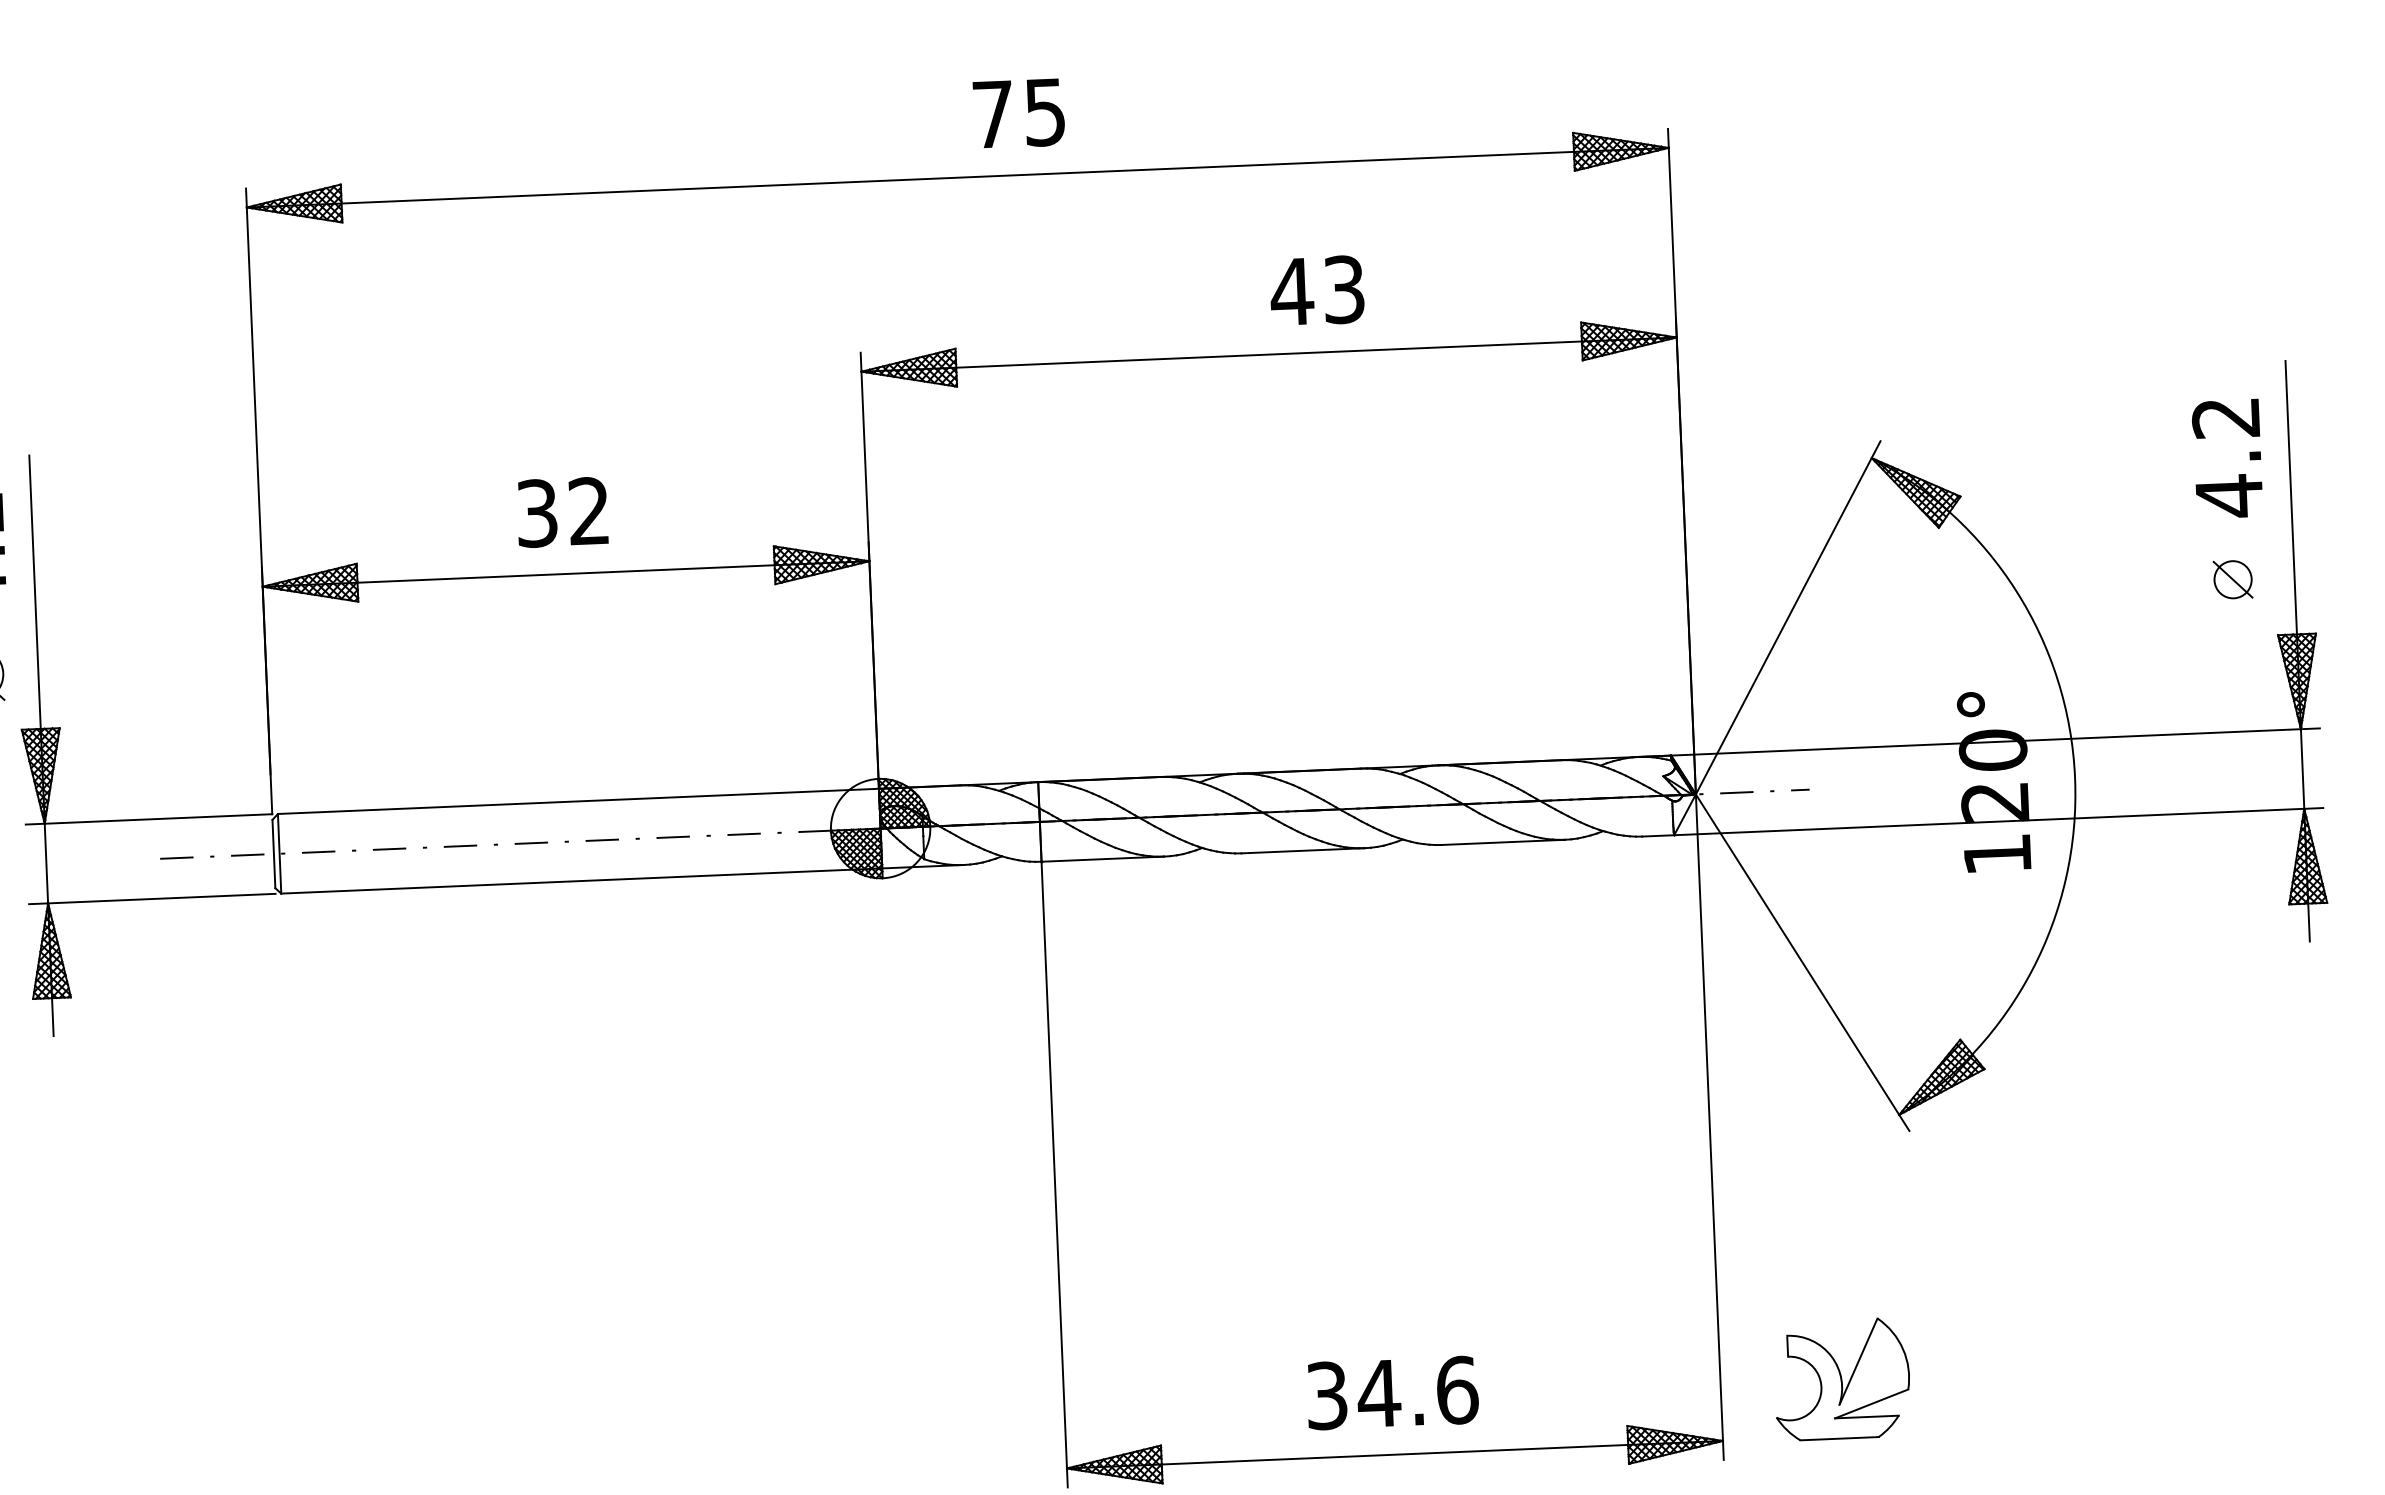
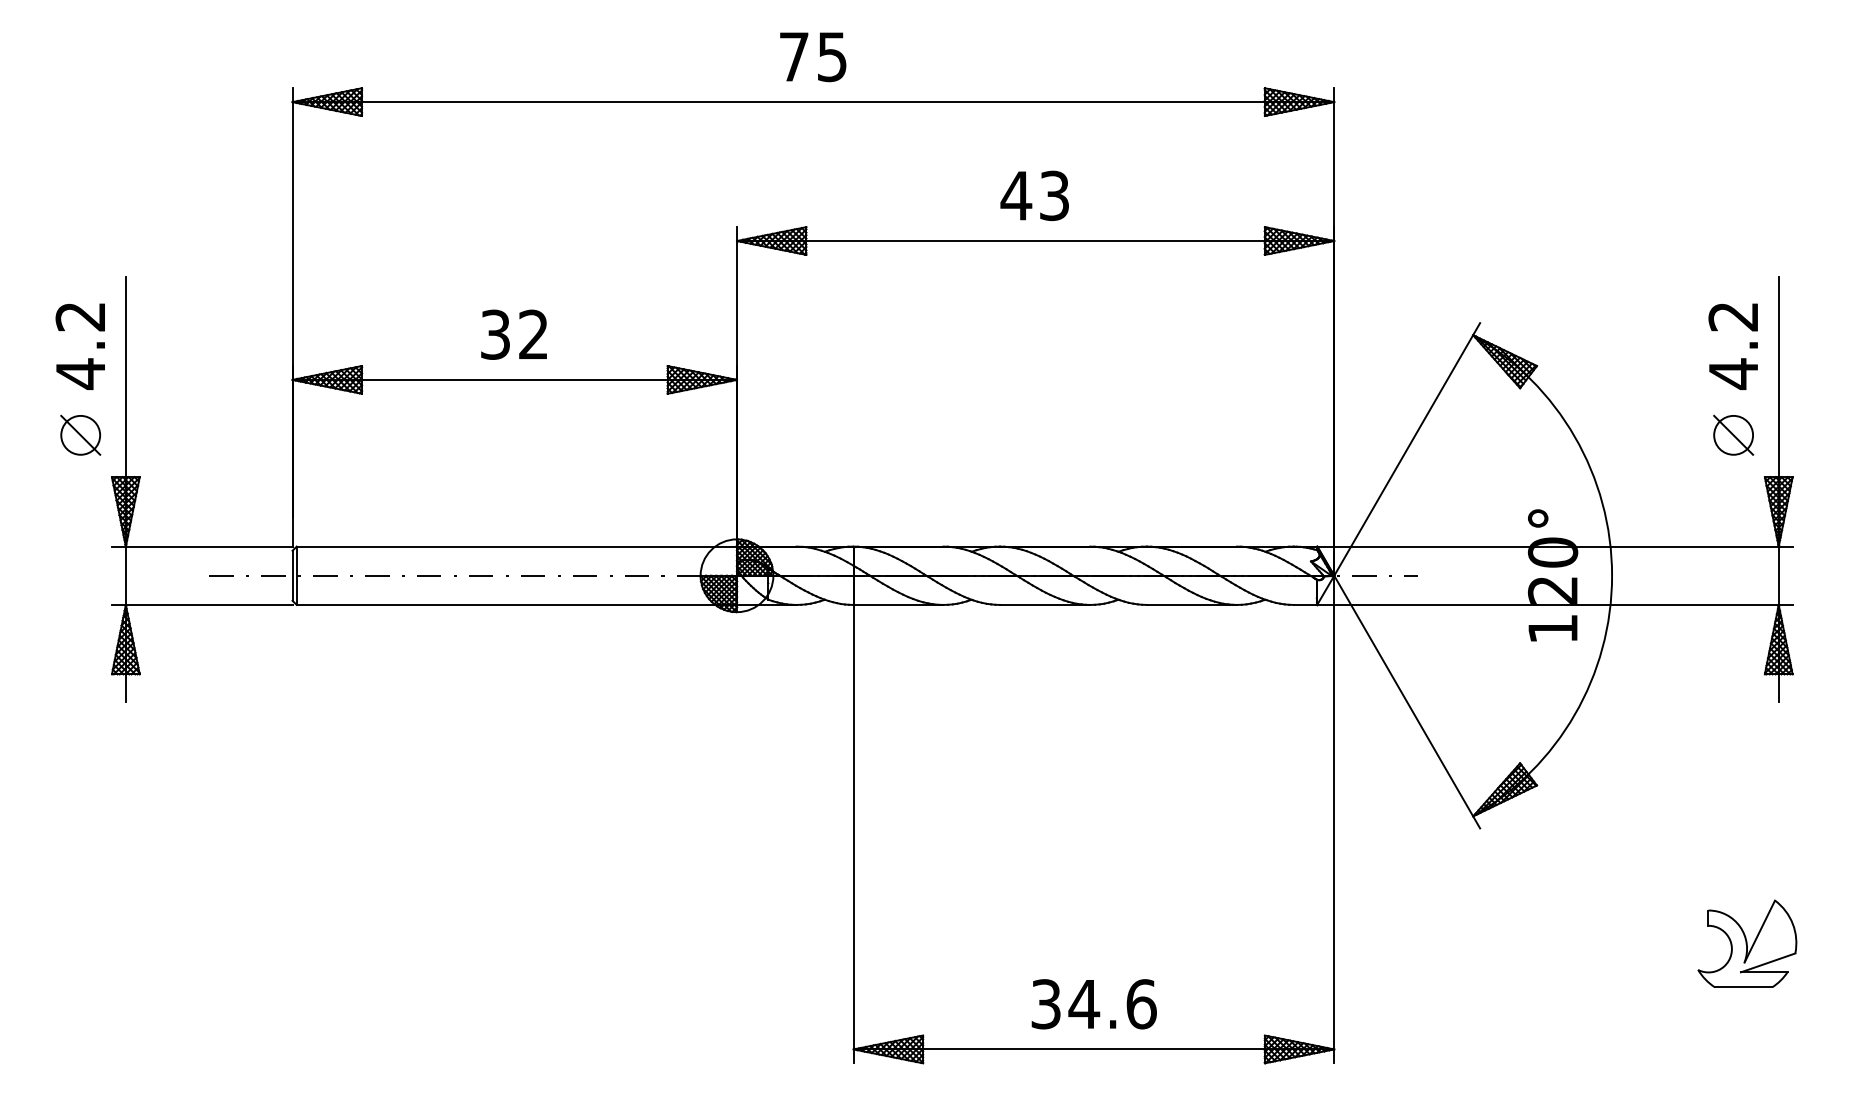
text: (1019, 114) -> (813, 57), moved
text: (1316, 290) -> (1034, 195), moved
part: (2232, 578) -> (1733, 434), size x1.43
part: (1842, 1378) -> (1747, 943), moved

